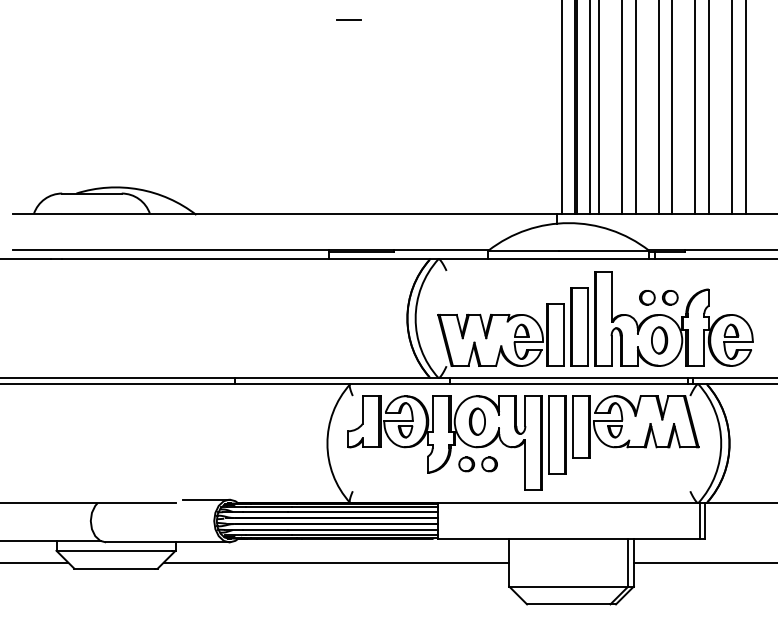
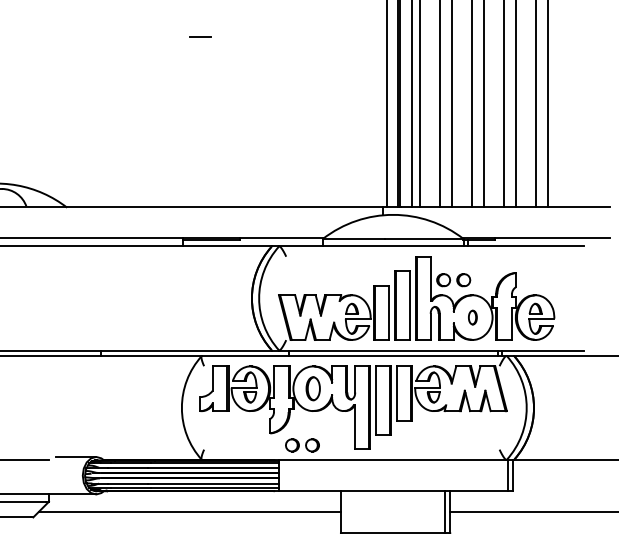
part: (658, 297) -> (453, 279), moved
part: (659, 340) -> (472, 317), size x0.6
part: (477, 464) -> (301, 445), moved

